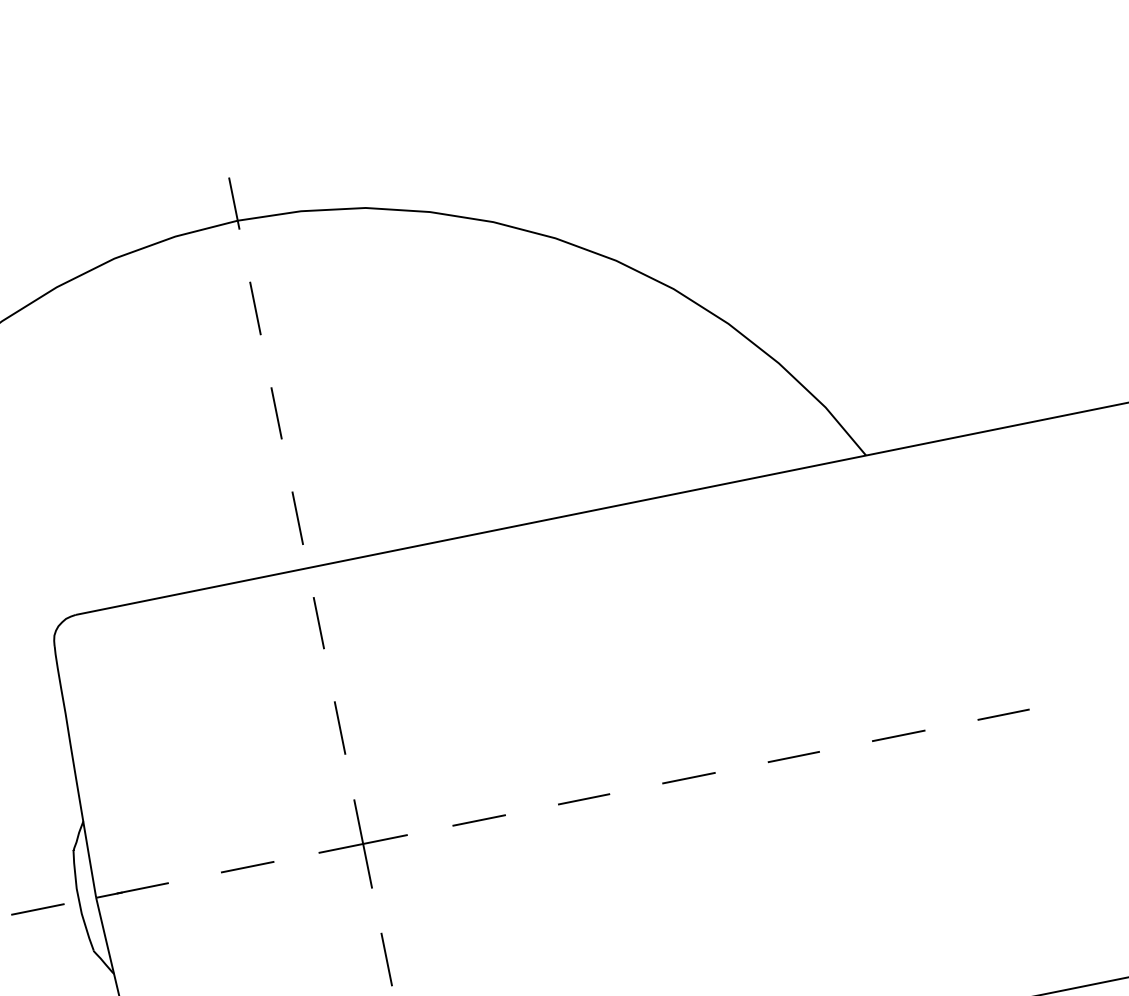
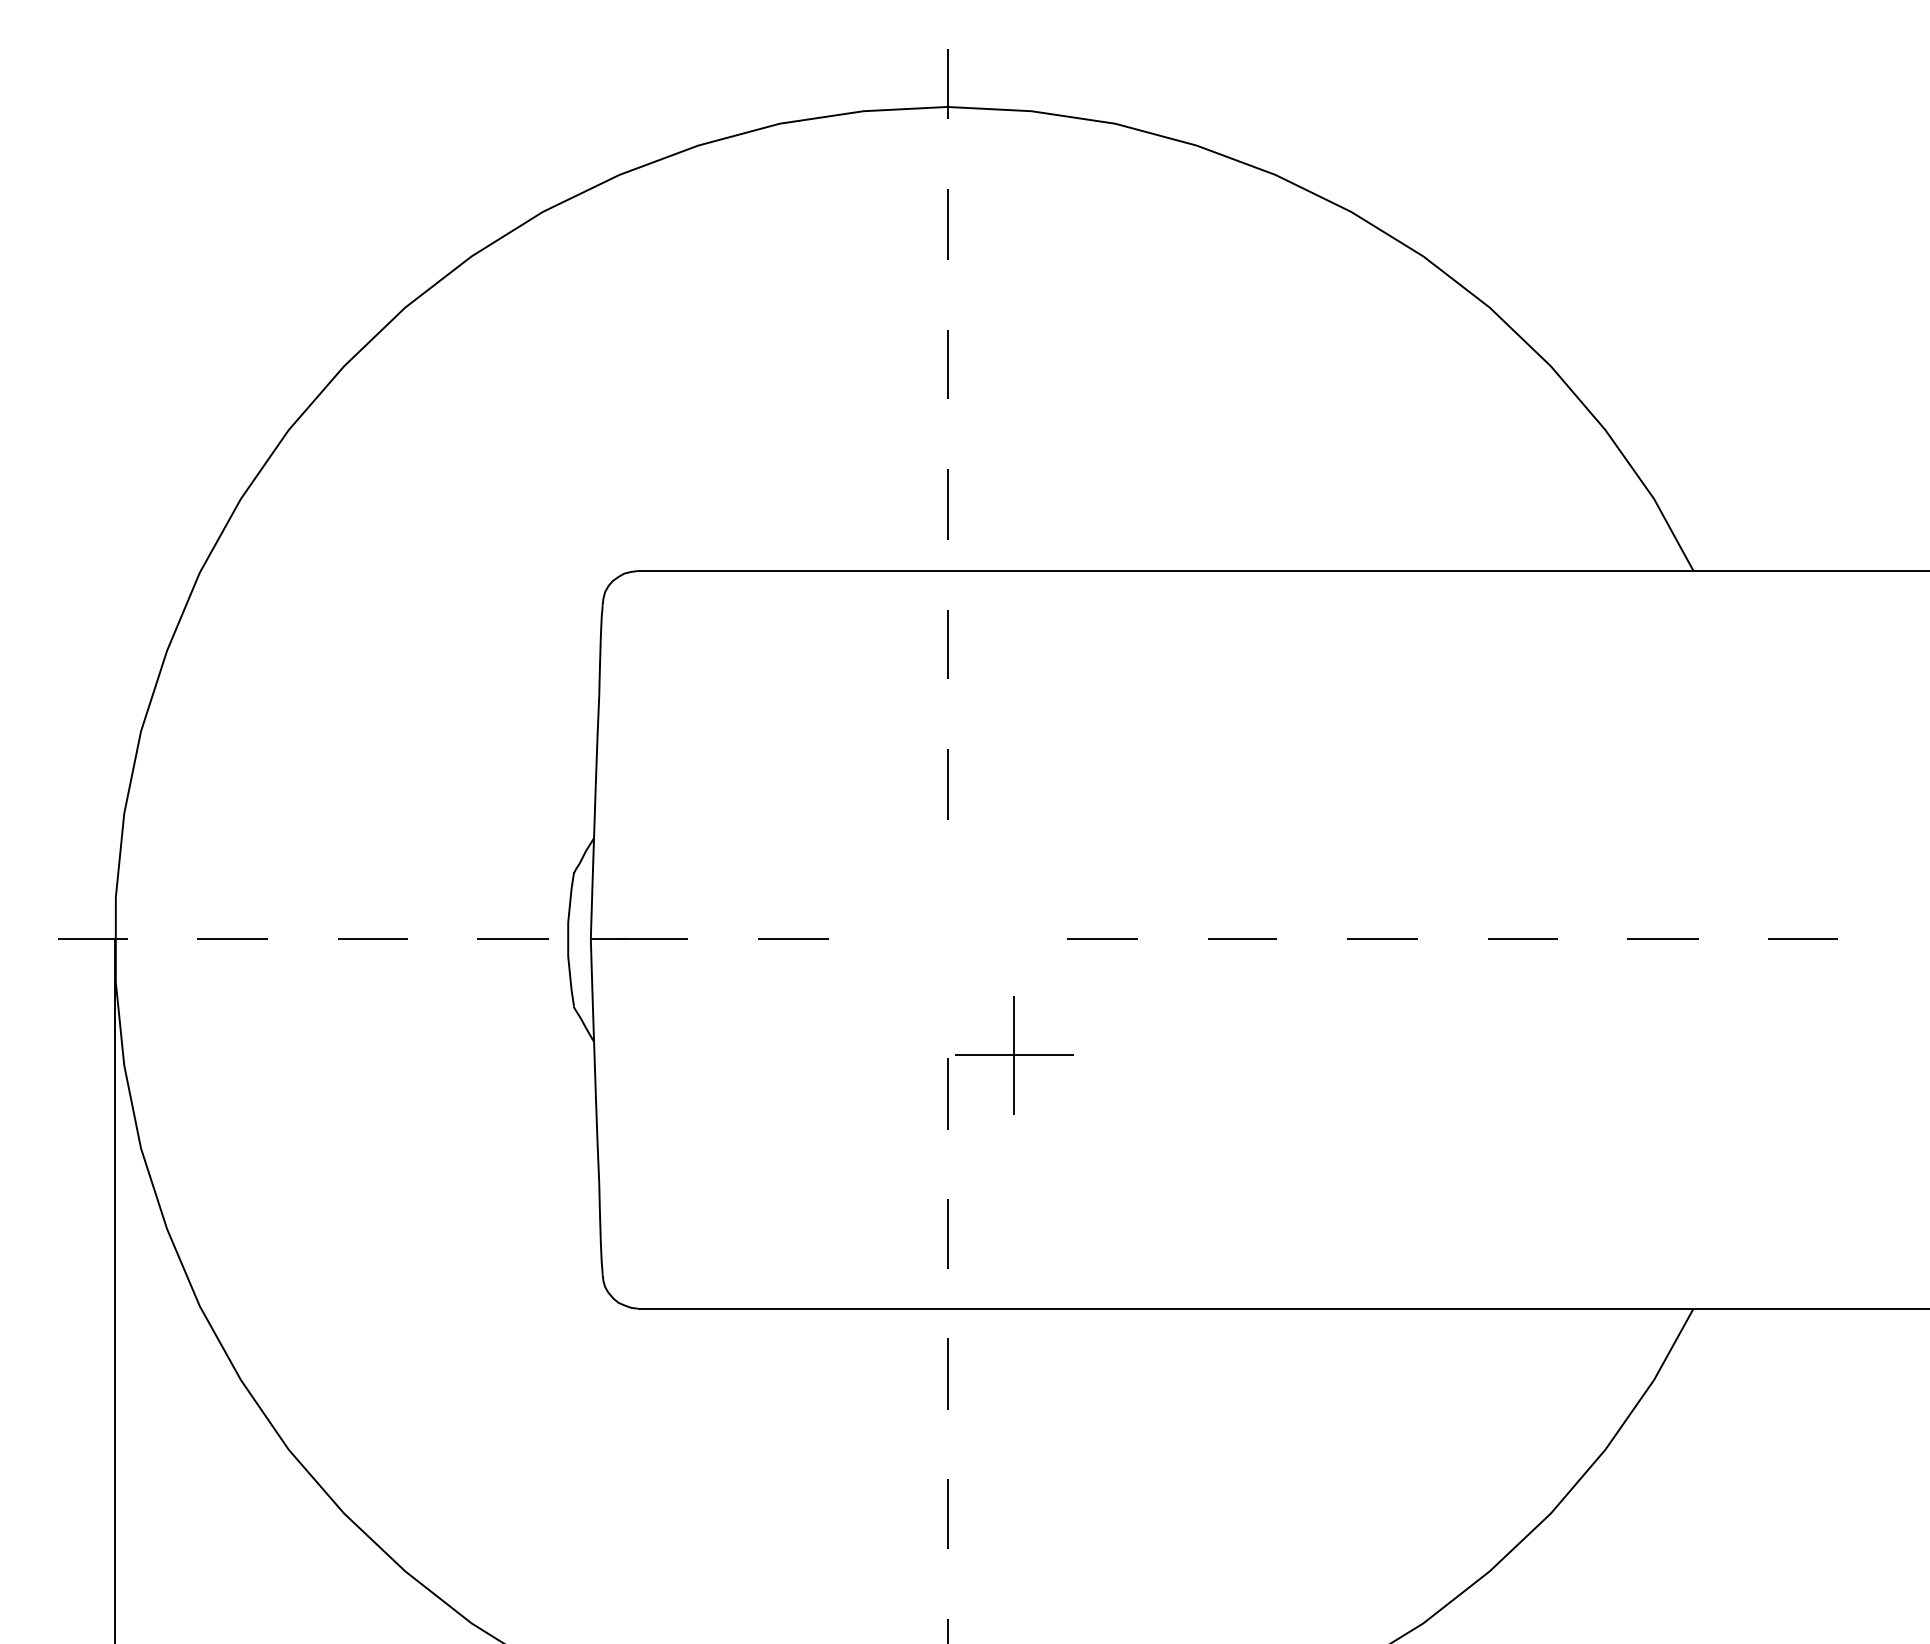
part: (363, 844) -> (1014, 1055), moved

